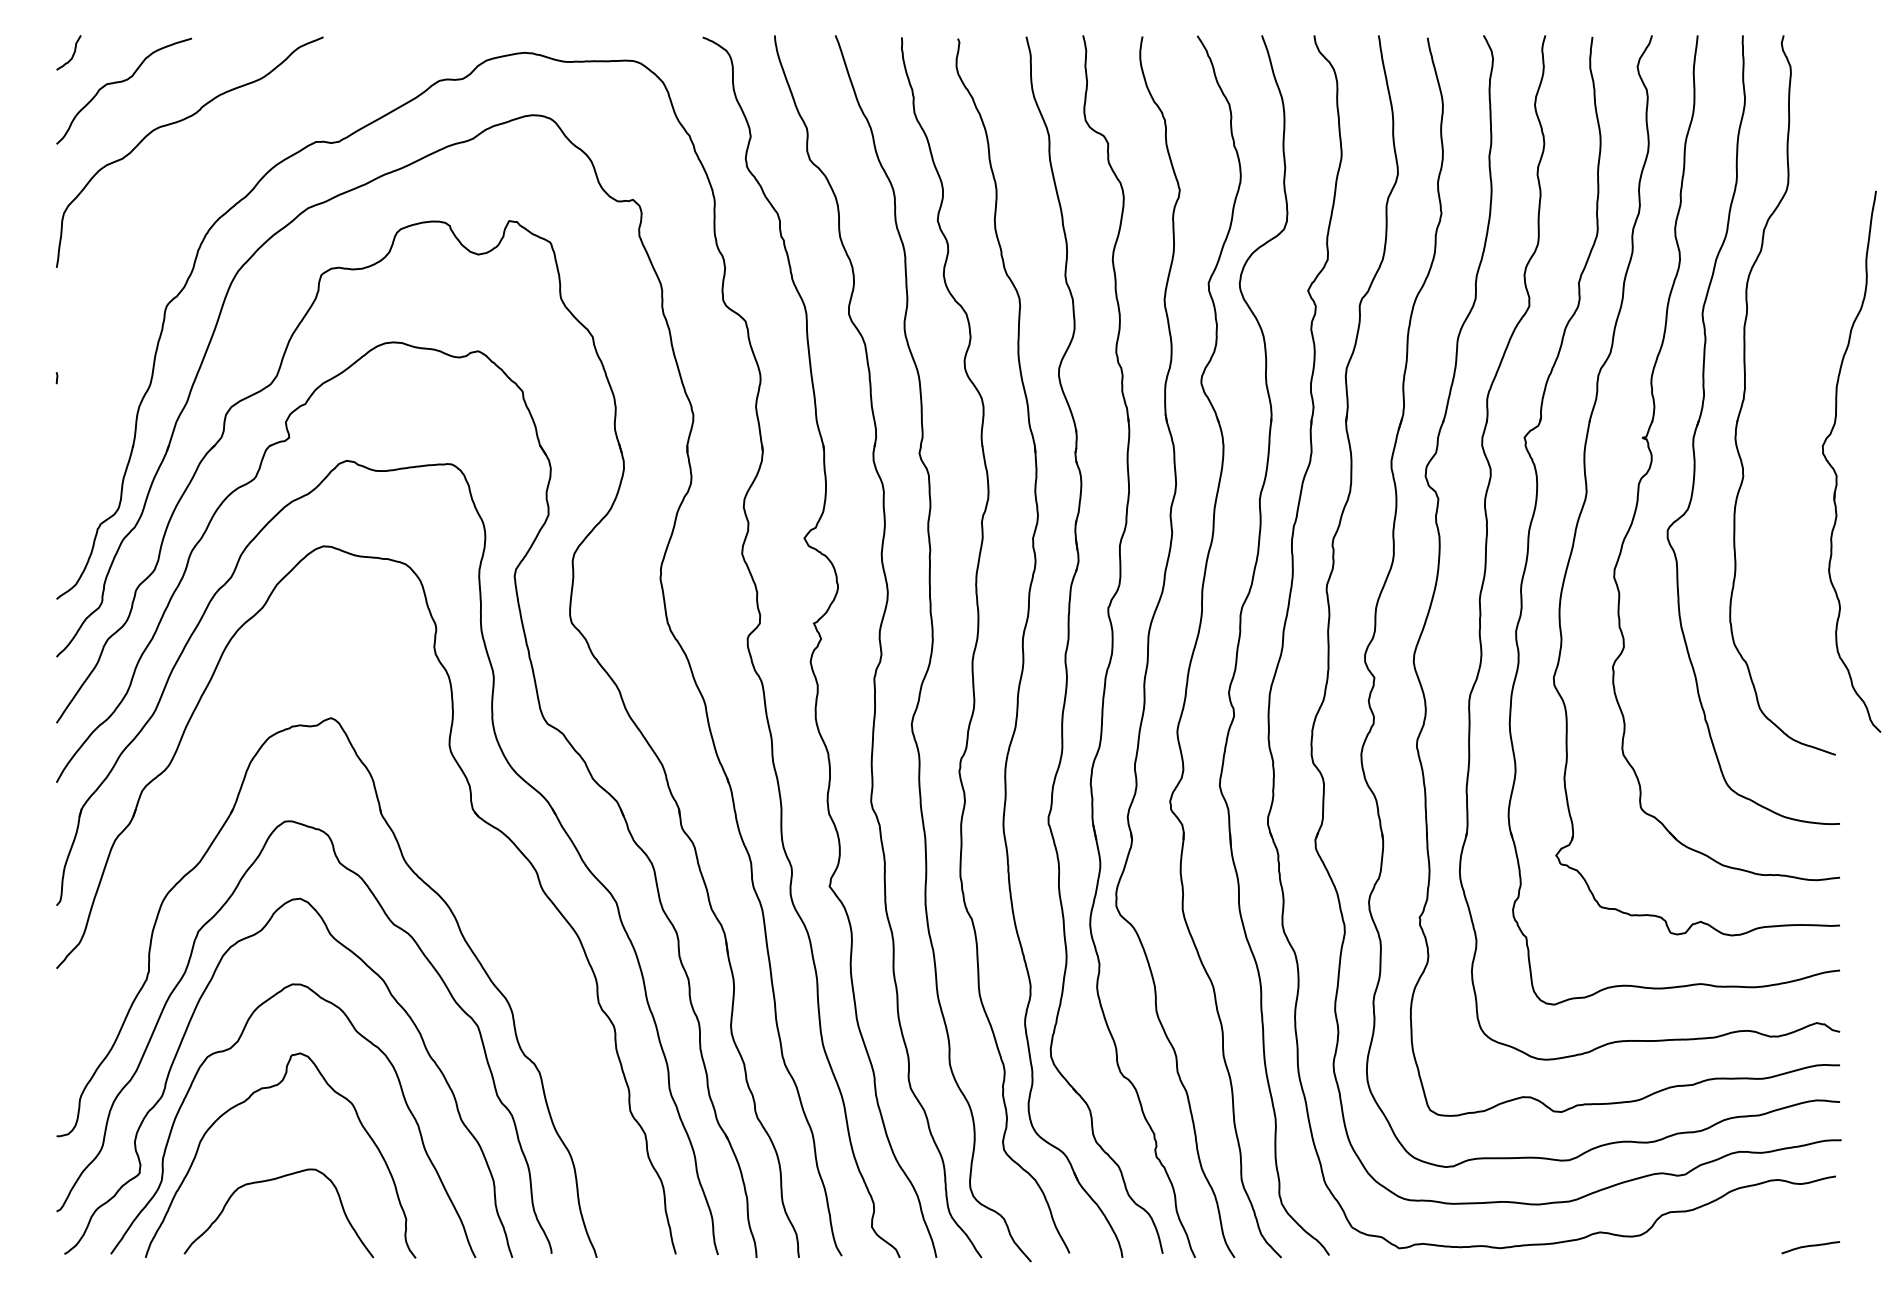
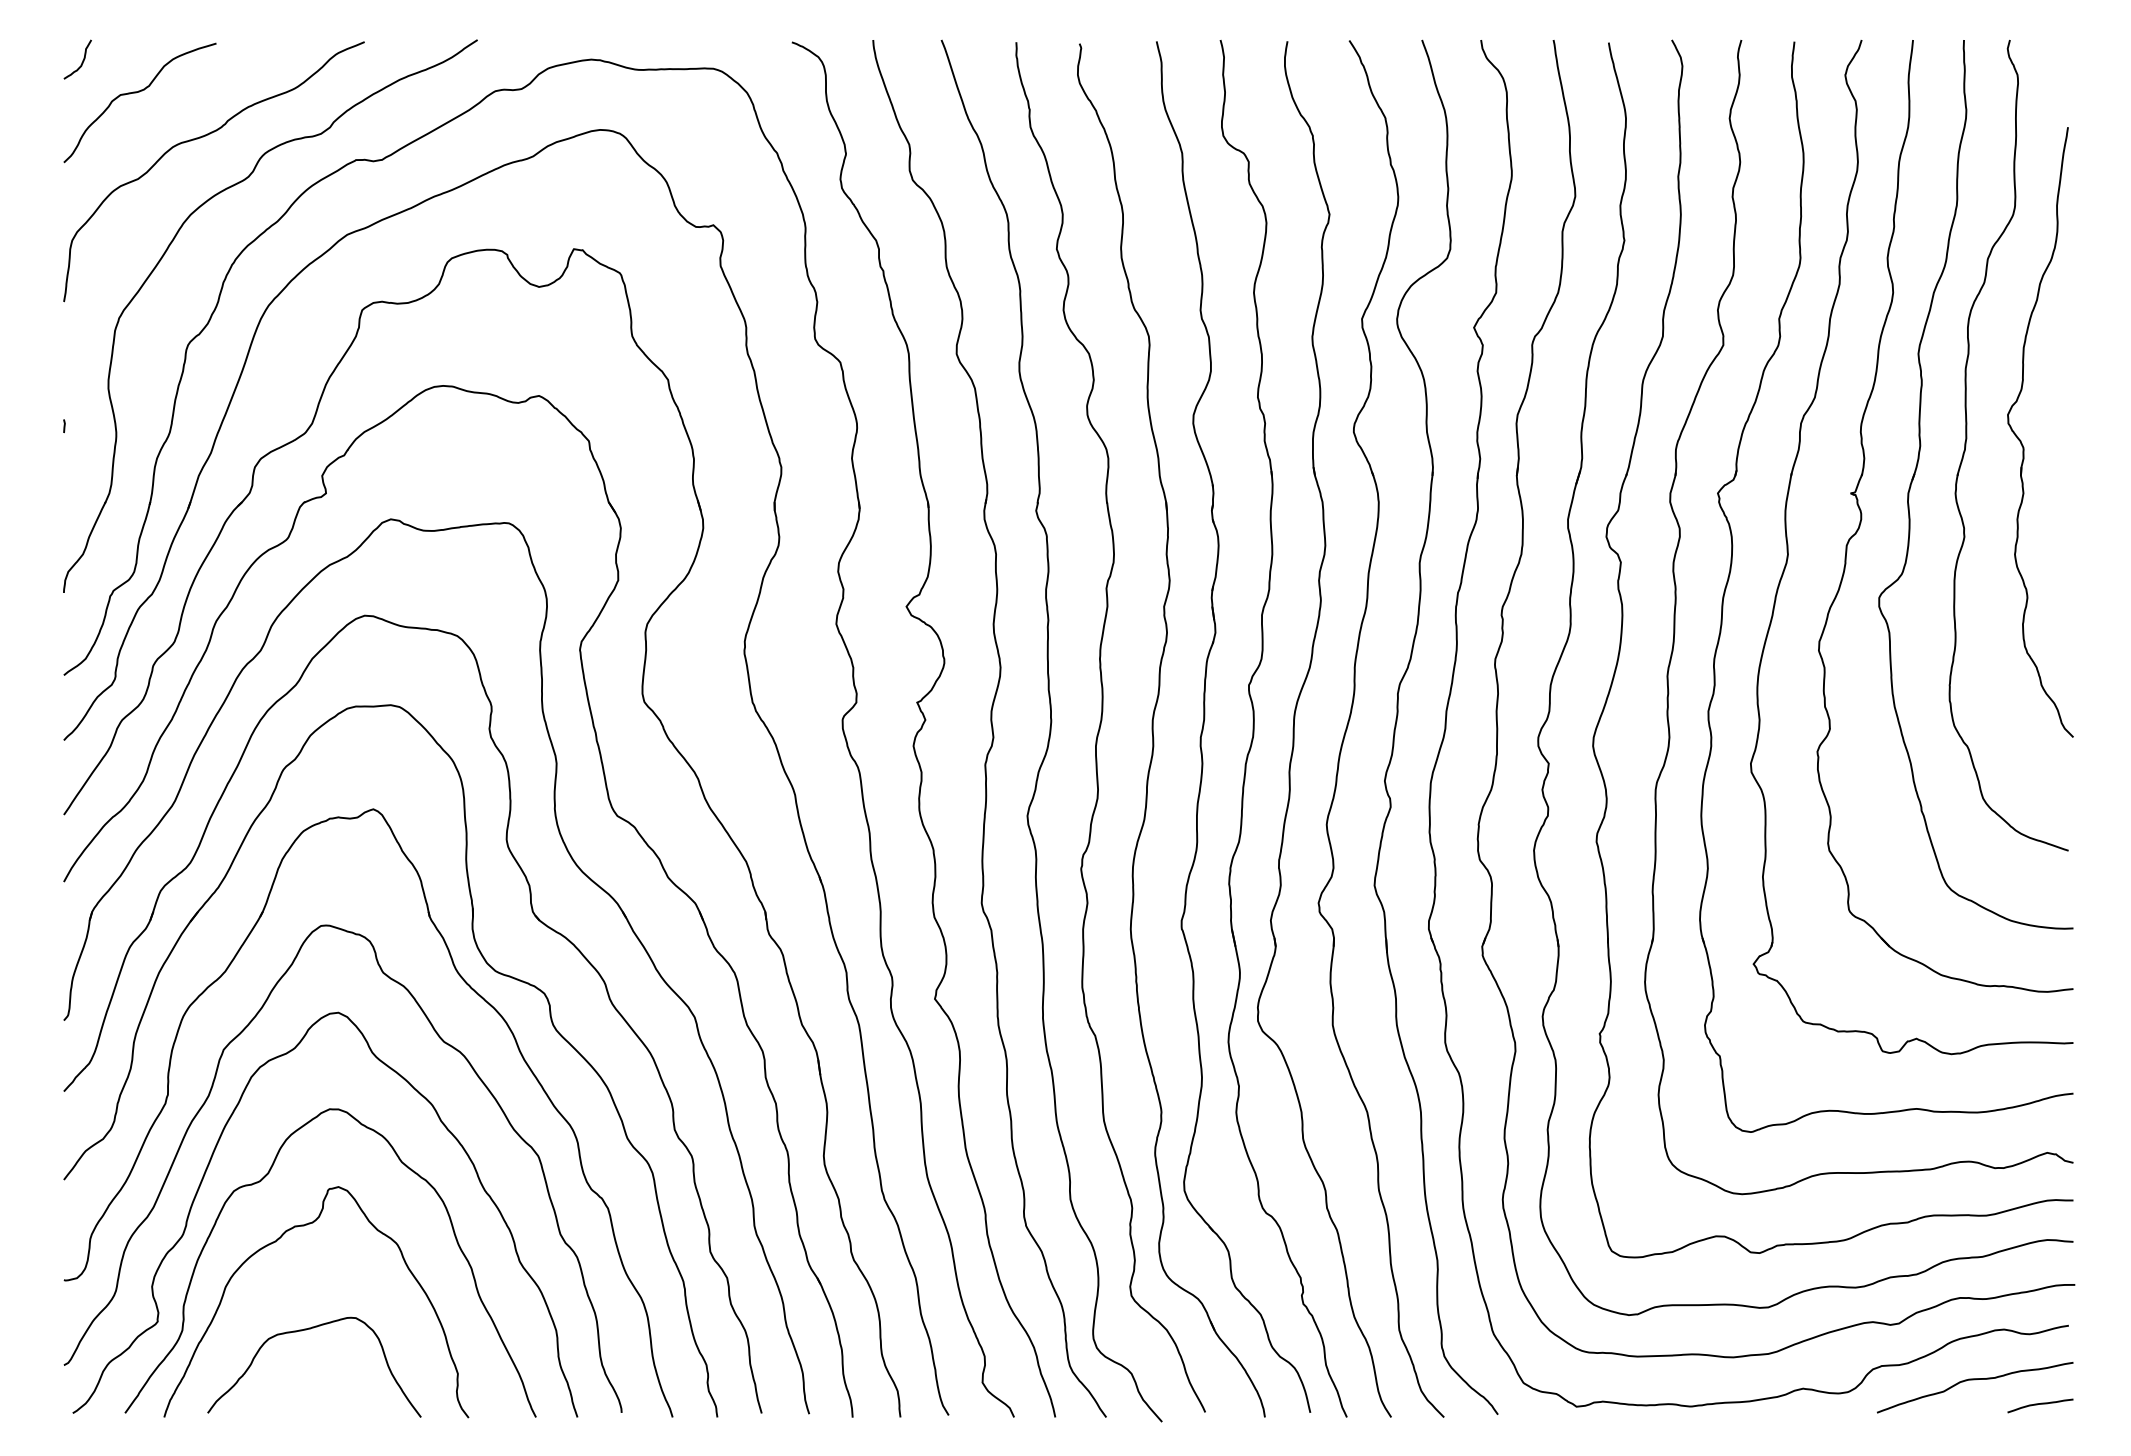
part: (149, 221) -> (168, 249), added
part: (1834, 468) -> (2021, 440), moved
part: (431, 855) -> (486, 963), added
curve: (1753, 1225) -> (1975, 1380), added

